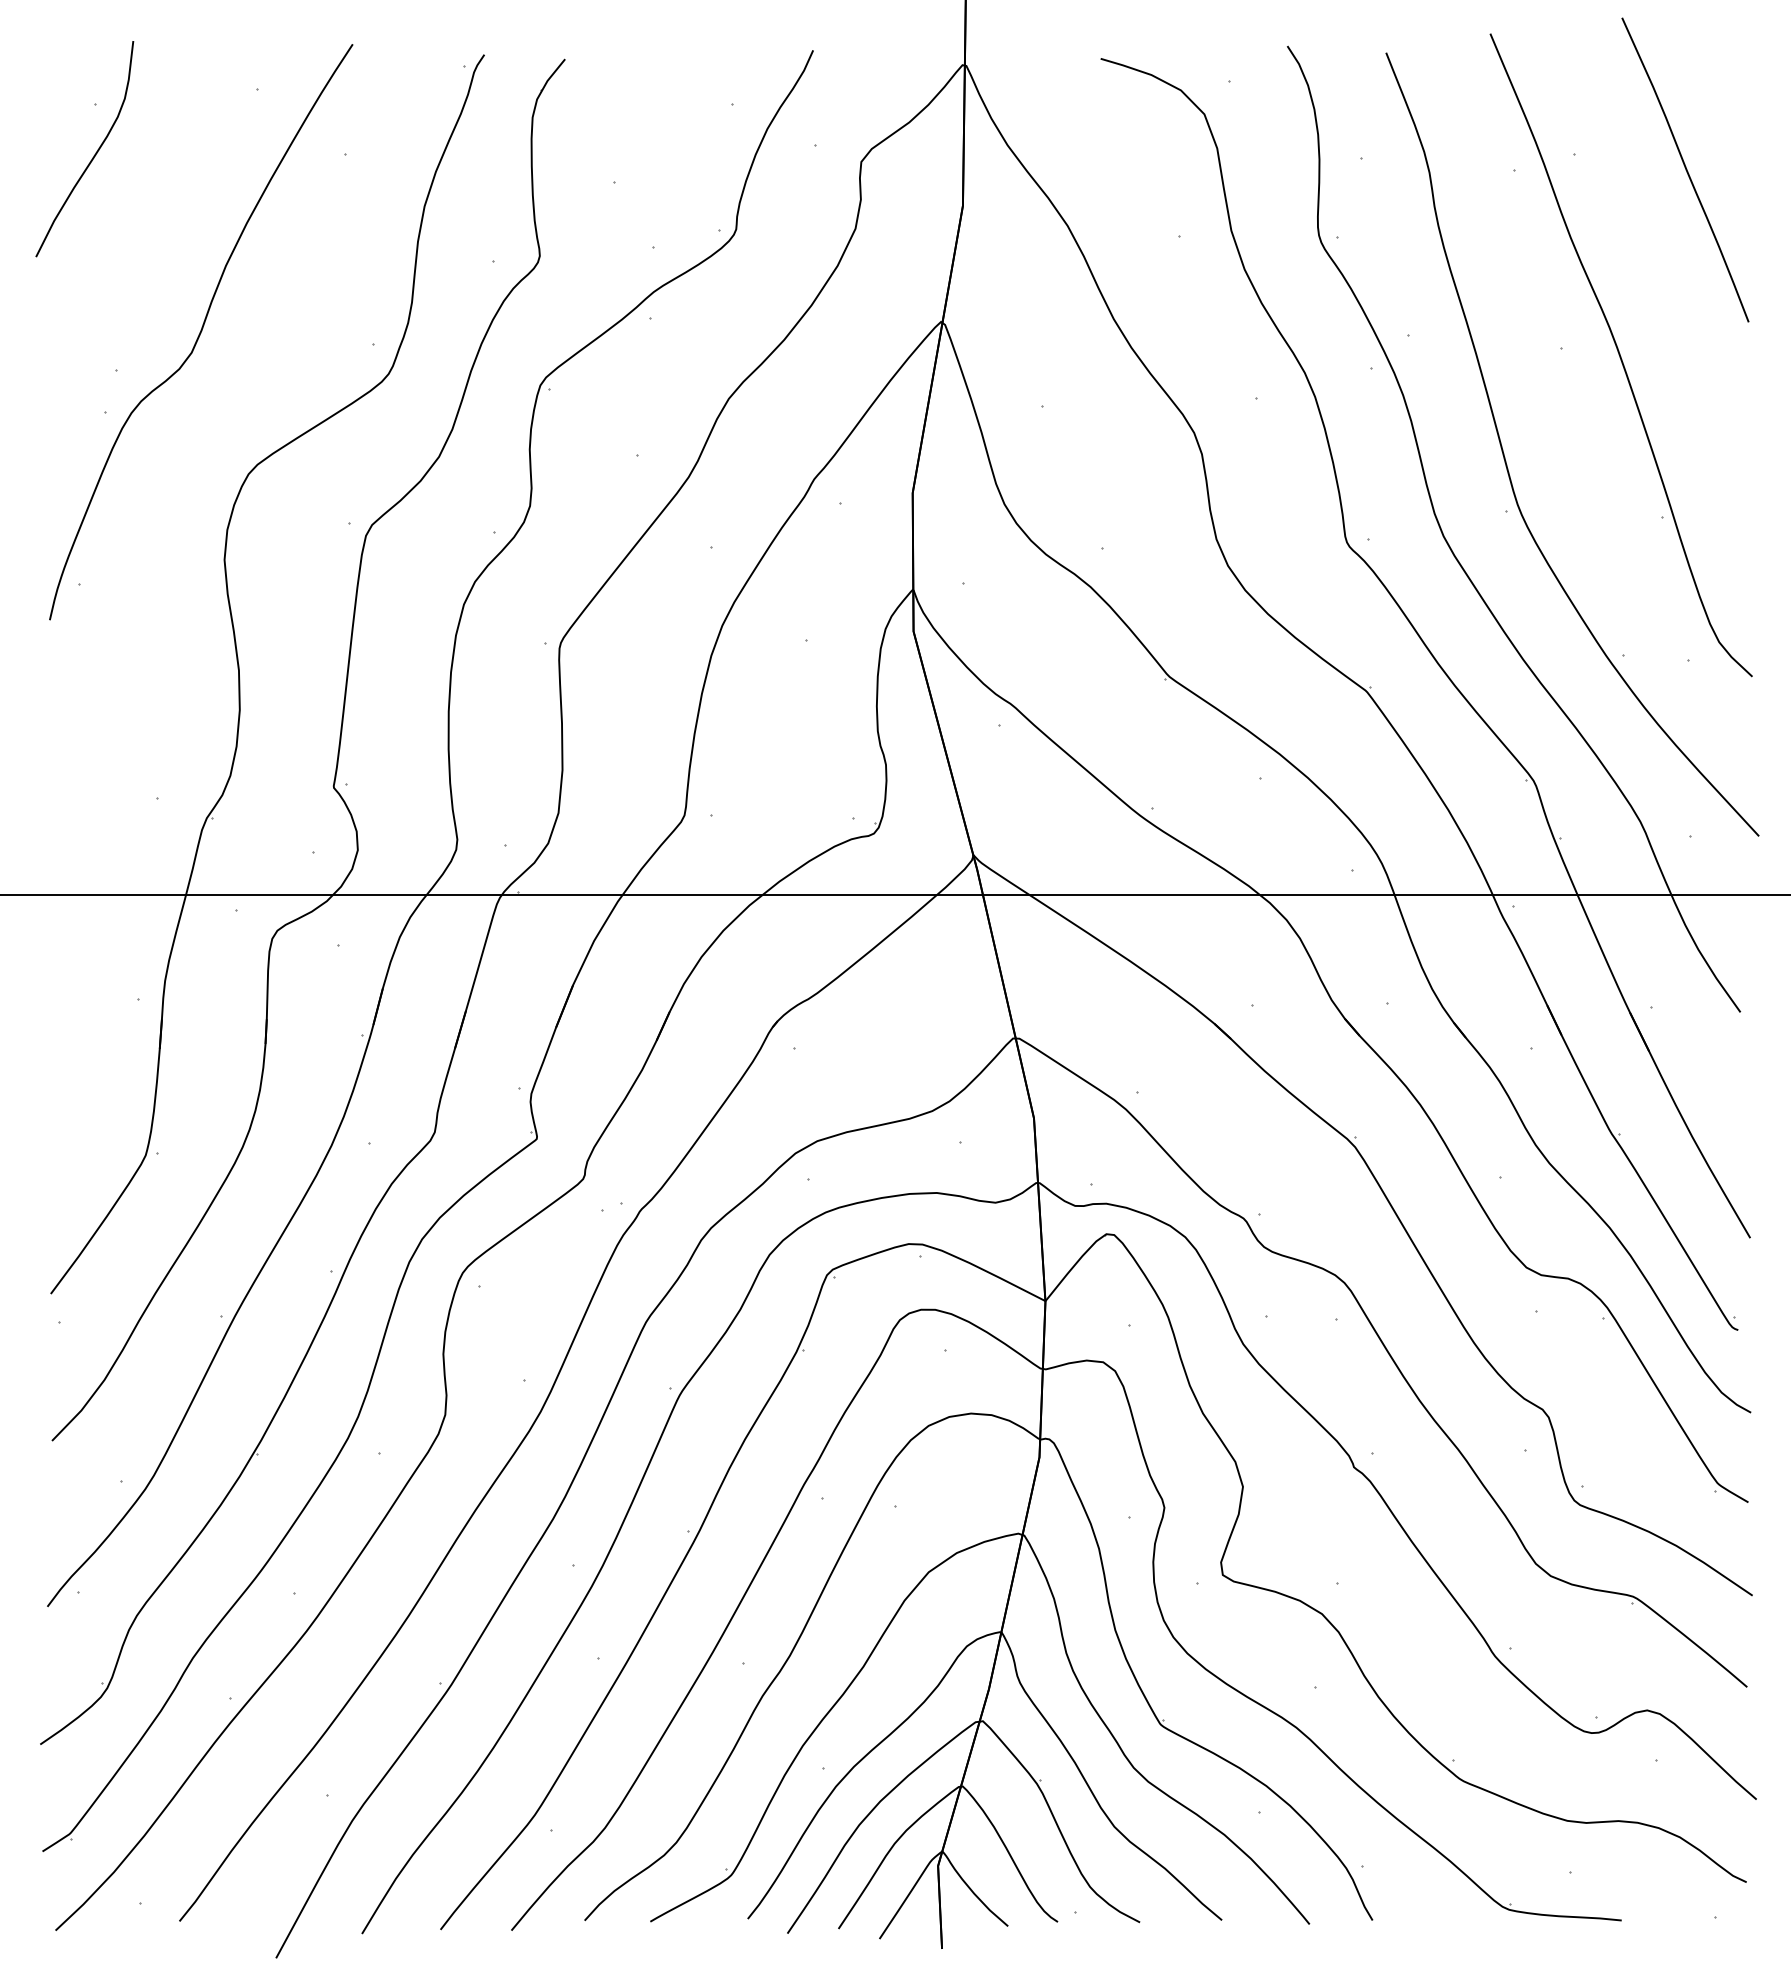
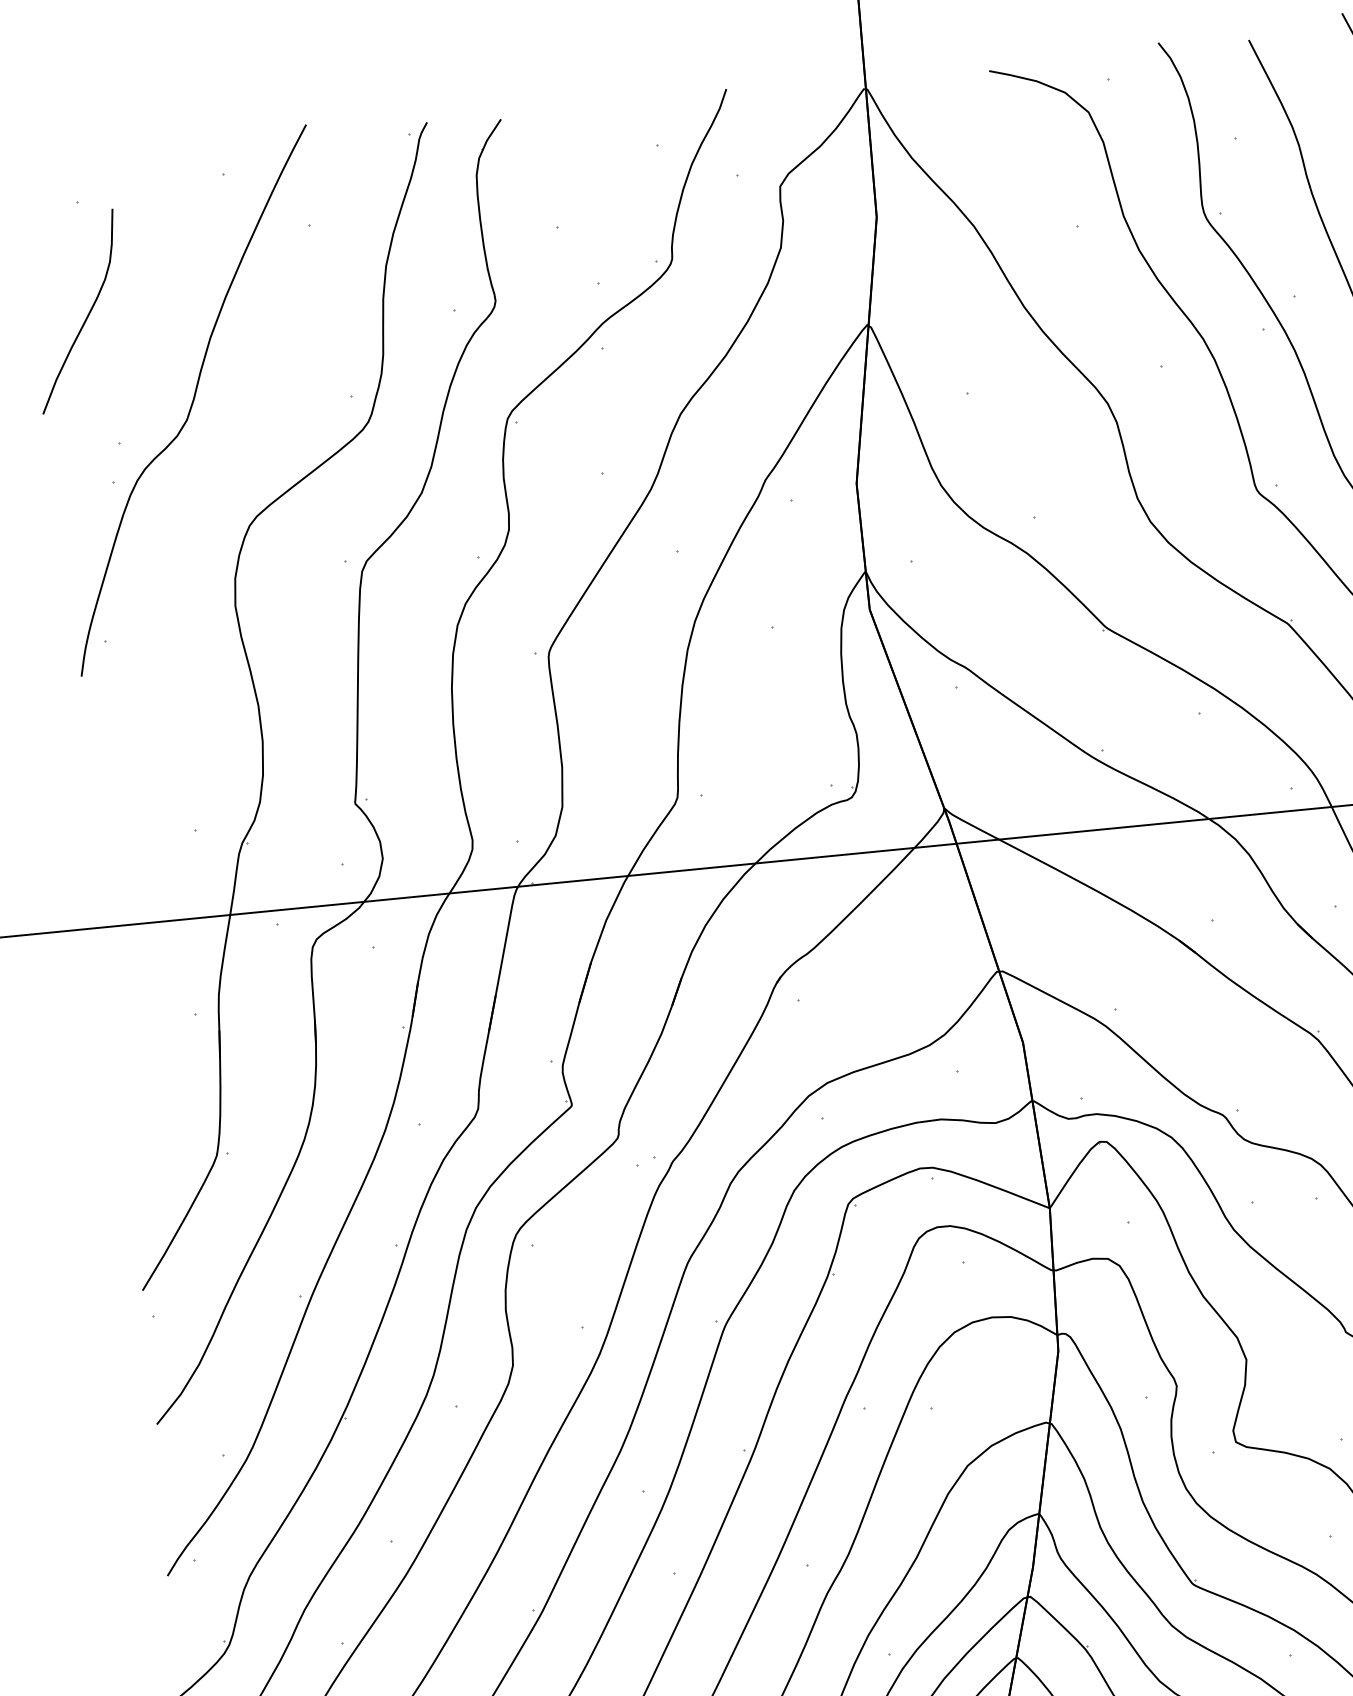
curve: (93, 155) -> (86, 316), moved

